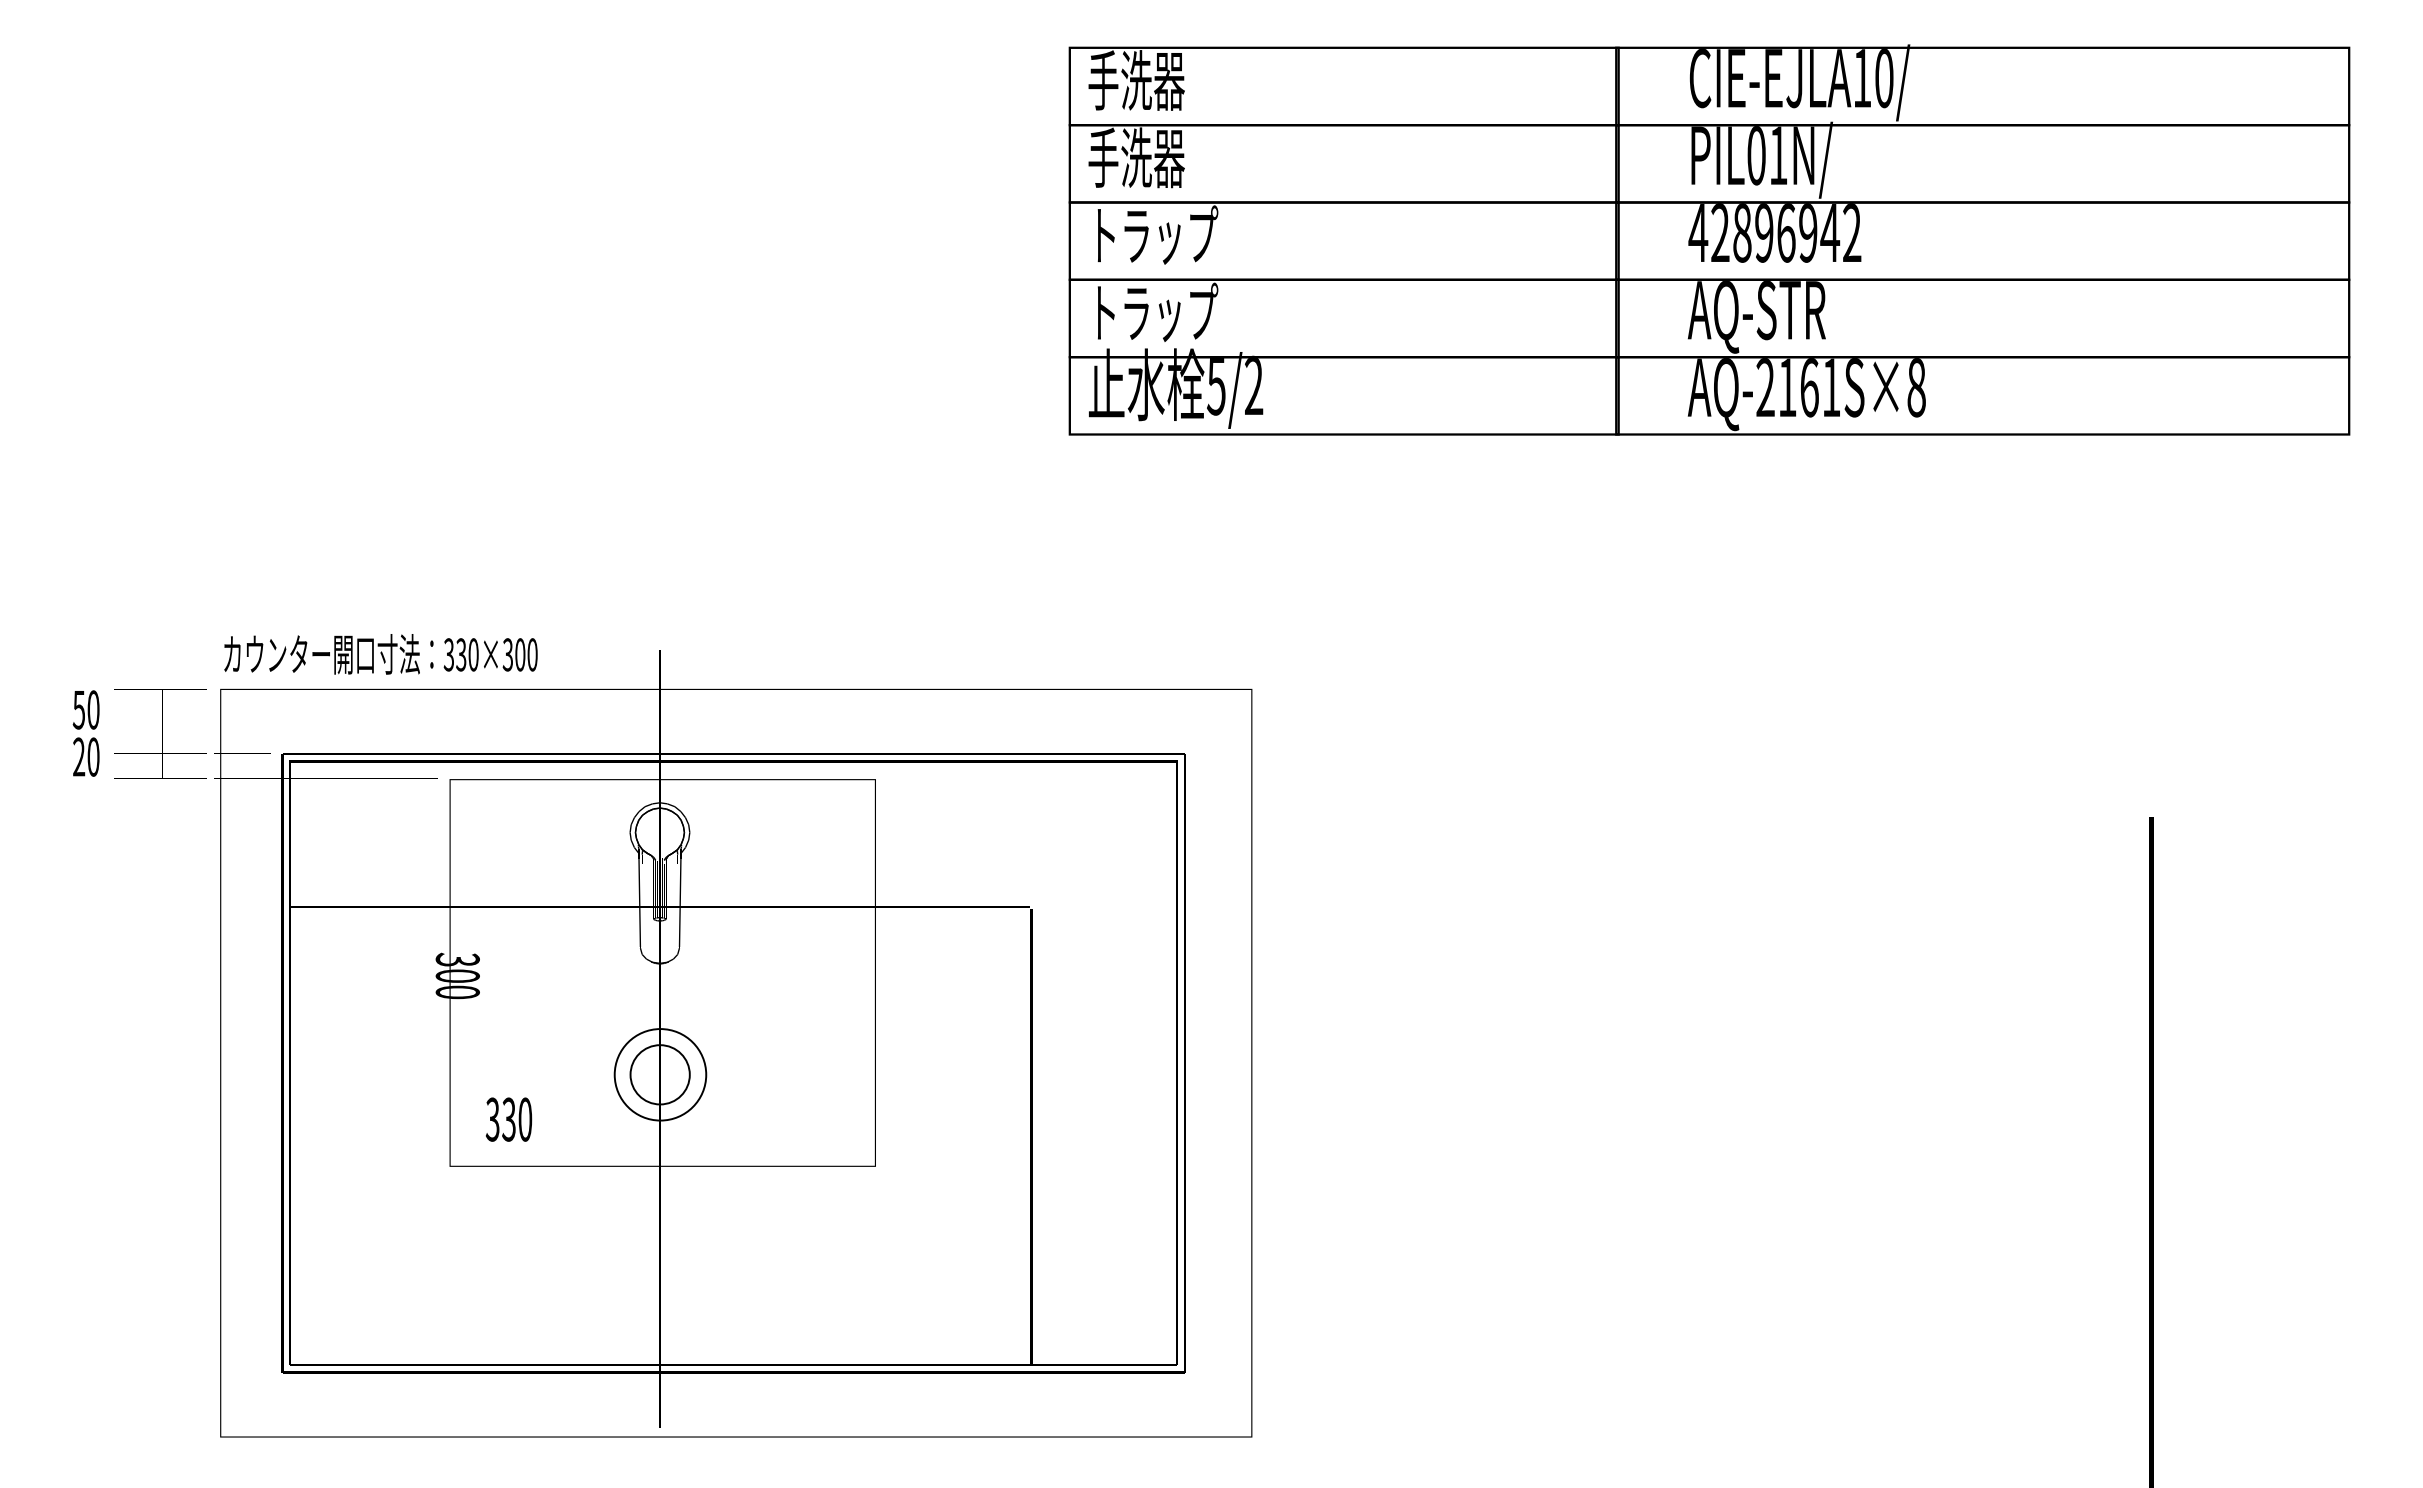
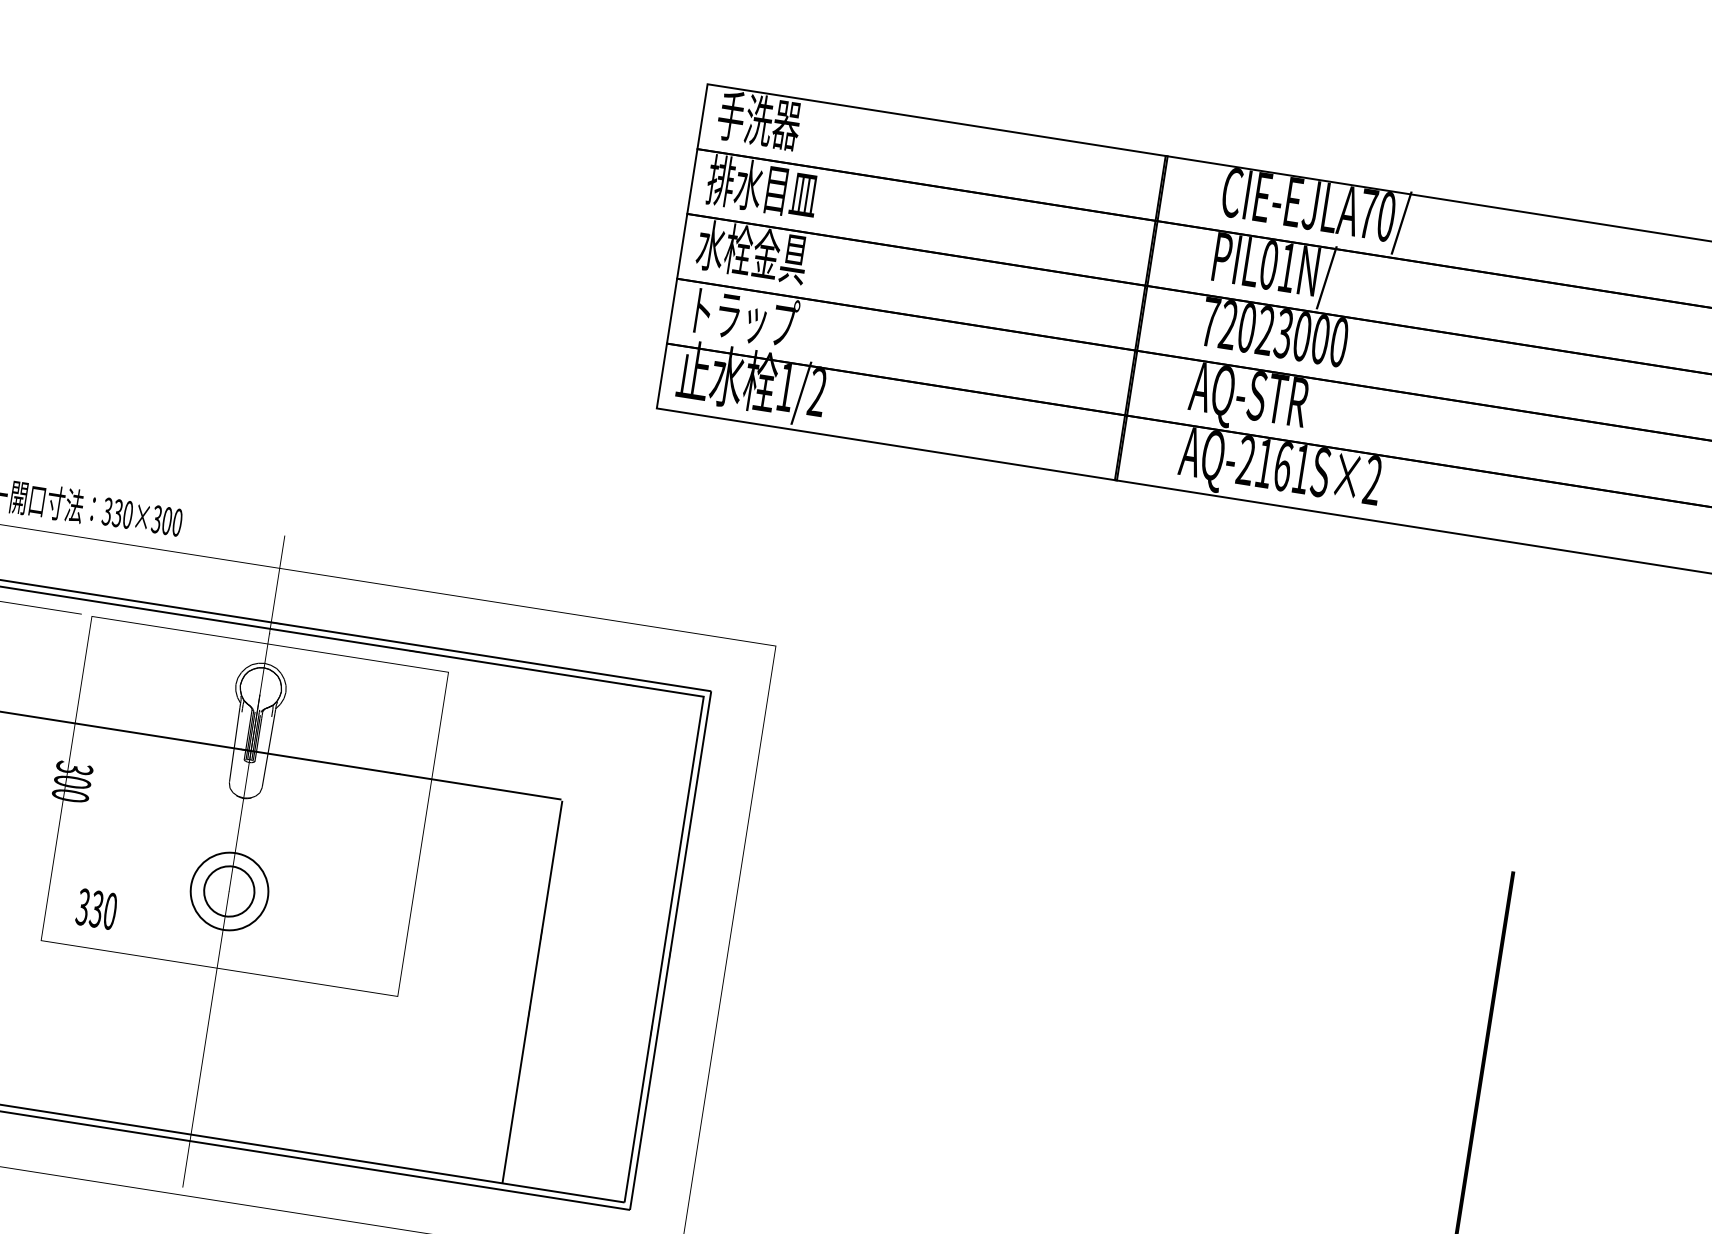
text: (1862, 78) -> (1368, 214), CIE-EJLA10/ -> CIE-EJLA70/
text: (1152, 157) -> (762, 187), 手洗器 -> 排水目皿
text: (1774, 232) -> (1274, 331), 42896942 -> 72023000
text: (1153, 234) -> (753, 251), トラップ -> 水栓金具
text: (1216, 386) -> (786, 387), 5/2 -> 1/2
text: (1916, 387) -> (1372, 480), AQ-2161S×8 -> AQ-2161S×2

